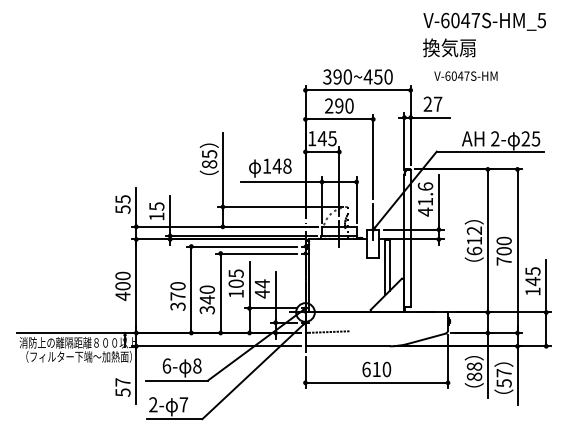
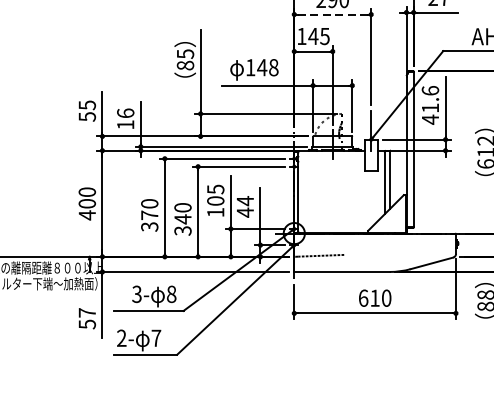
line: (338, 119) -> (331, 14), solid -> dashed
text: (156, 206) -> (125, 113), 15 -> 16
text: (166, 365) -> (136, 293), 6- -> 3-

